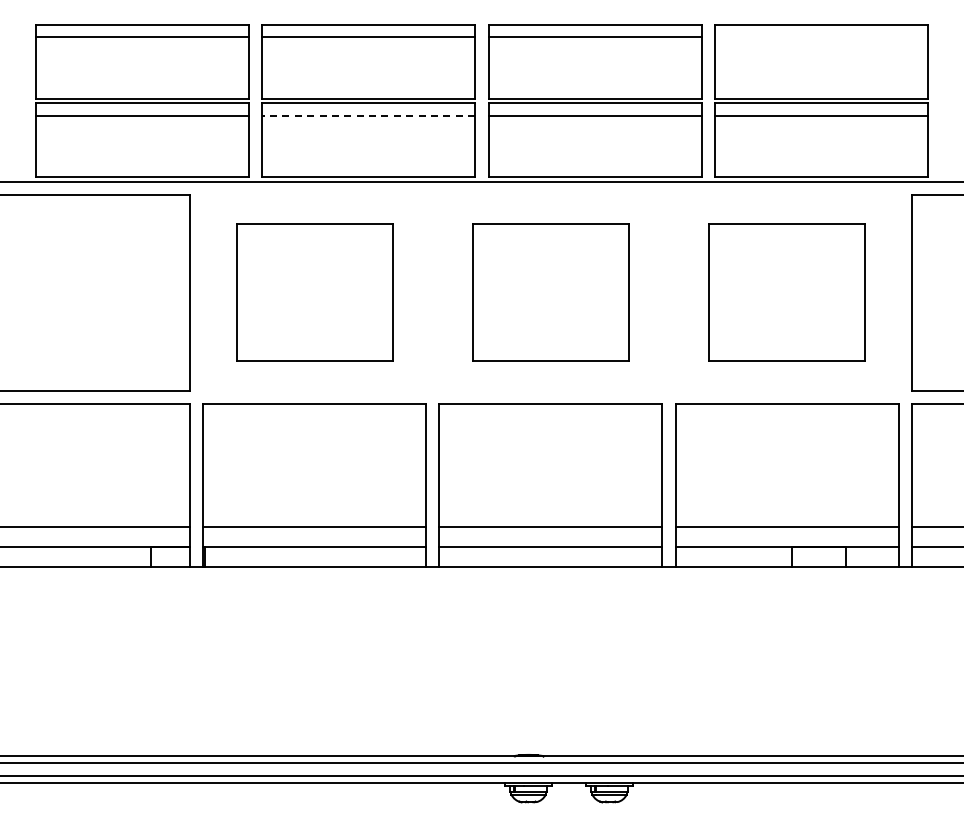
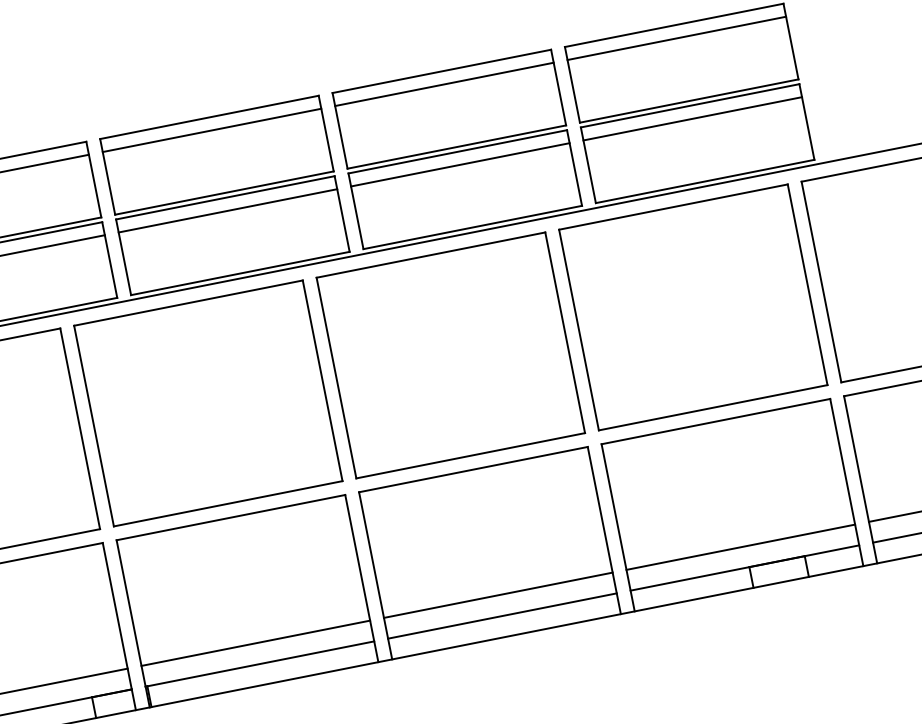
line: (821, 37) -> (676, 38), added
line: (368, 115) -> (227, 210), dashed -> solid
part: (314, 292) -> (208, 403), size x1.43
part: (550, 292) -> (450, 355), size x1.43
part: (787, 292) -> (693, 306), size x1.43

